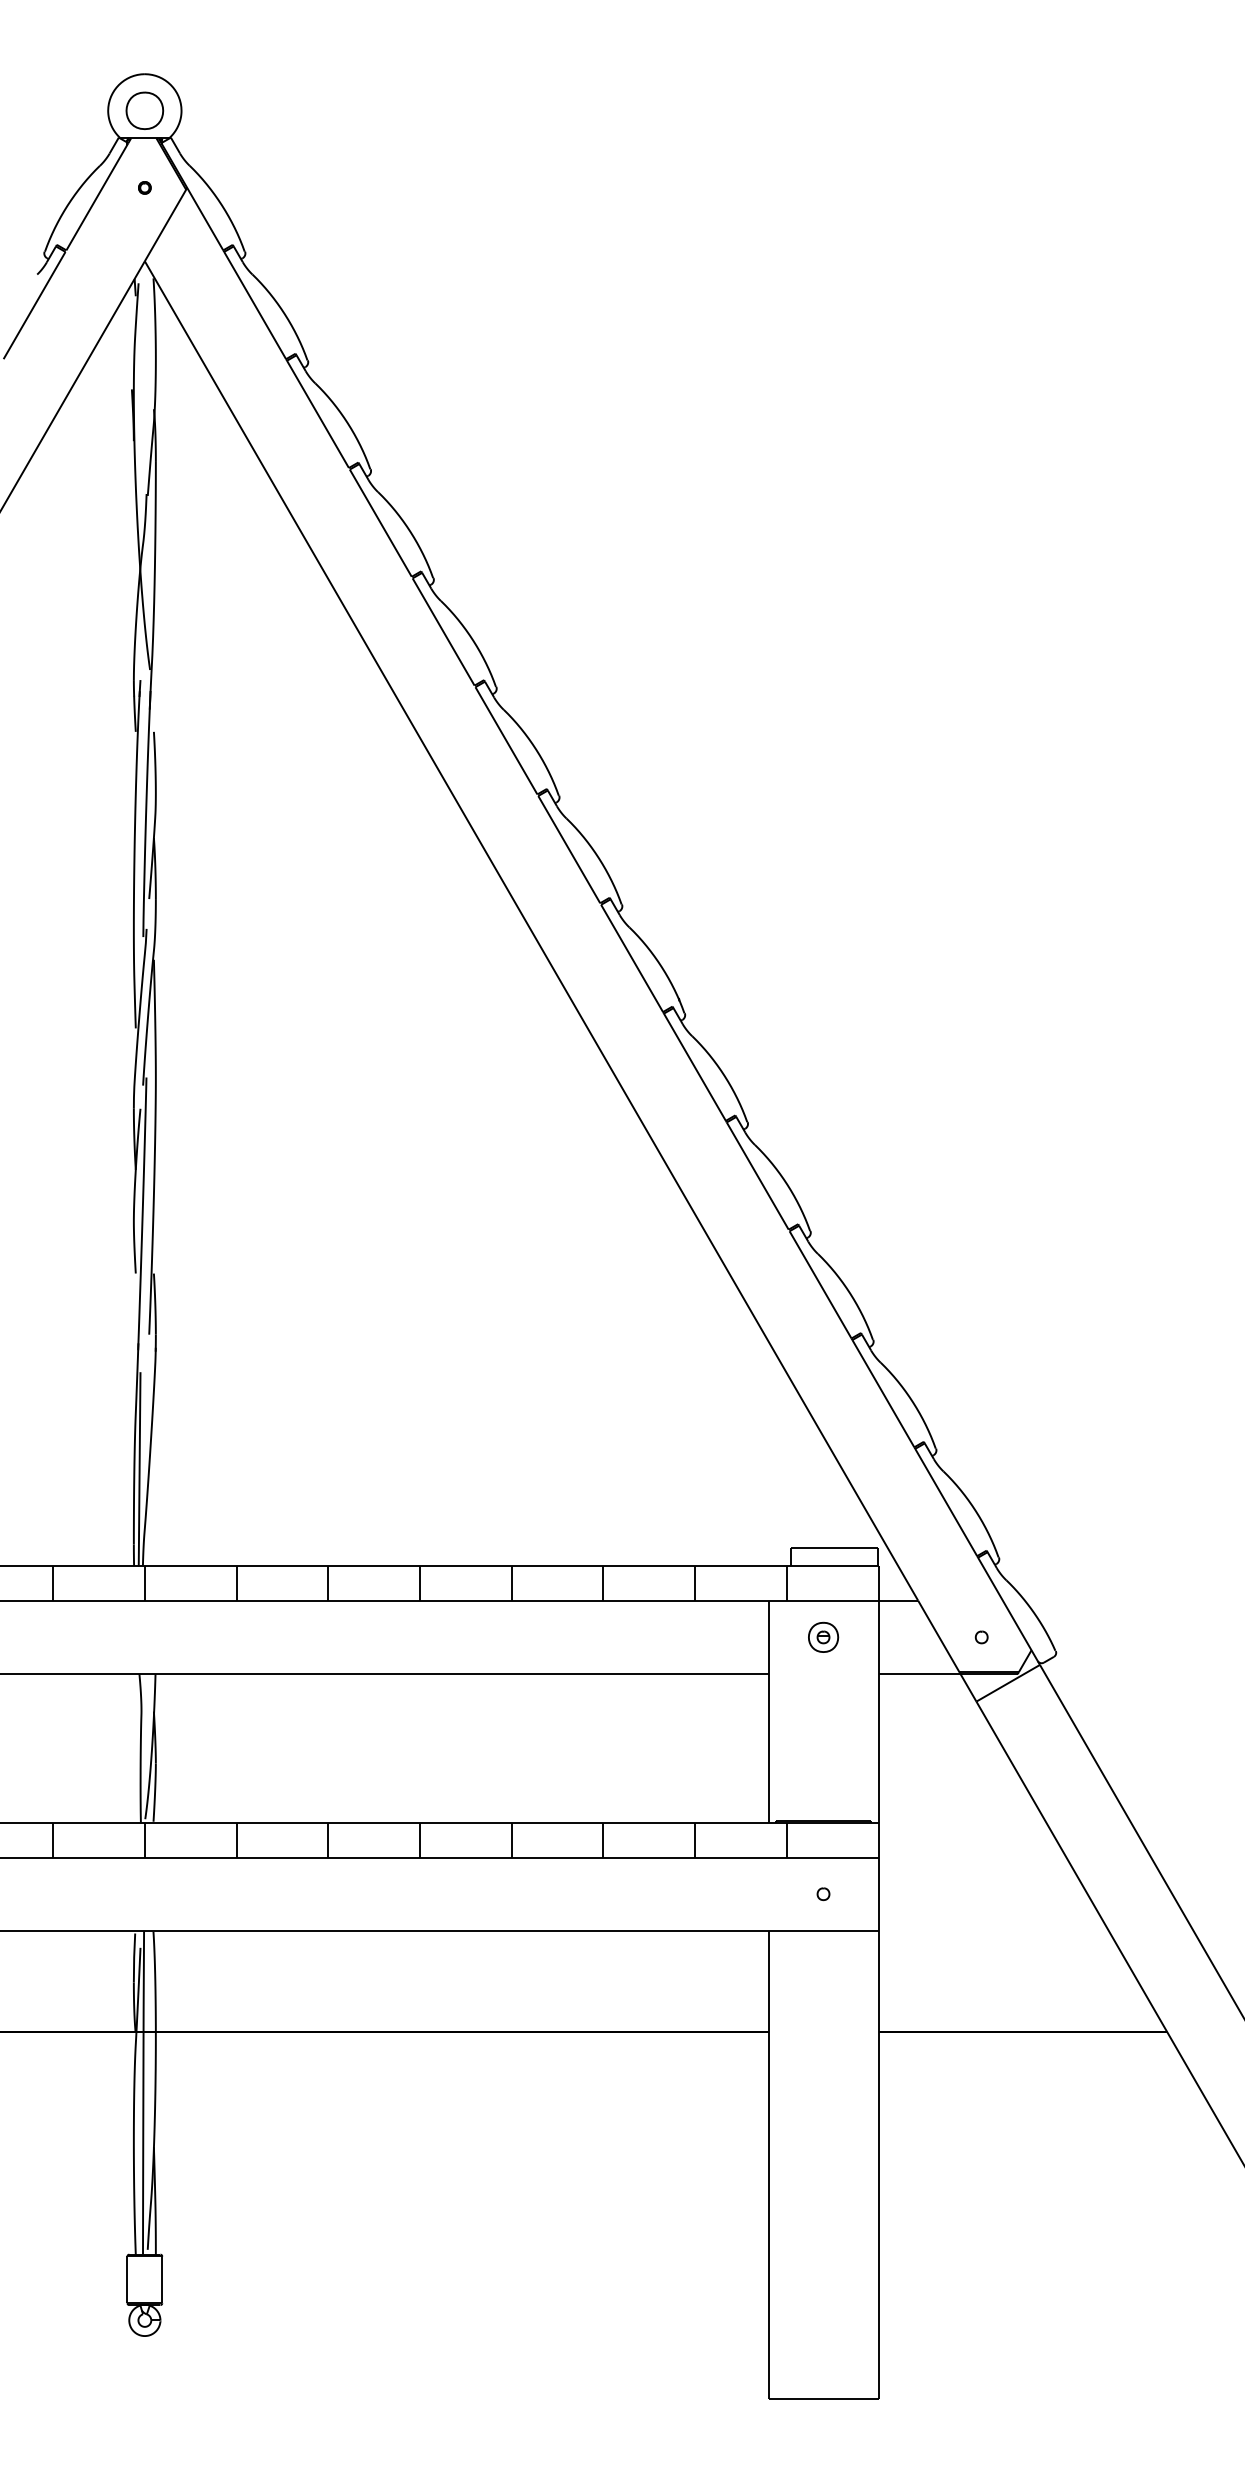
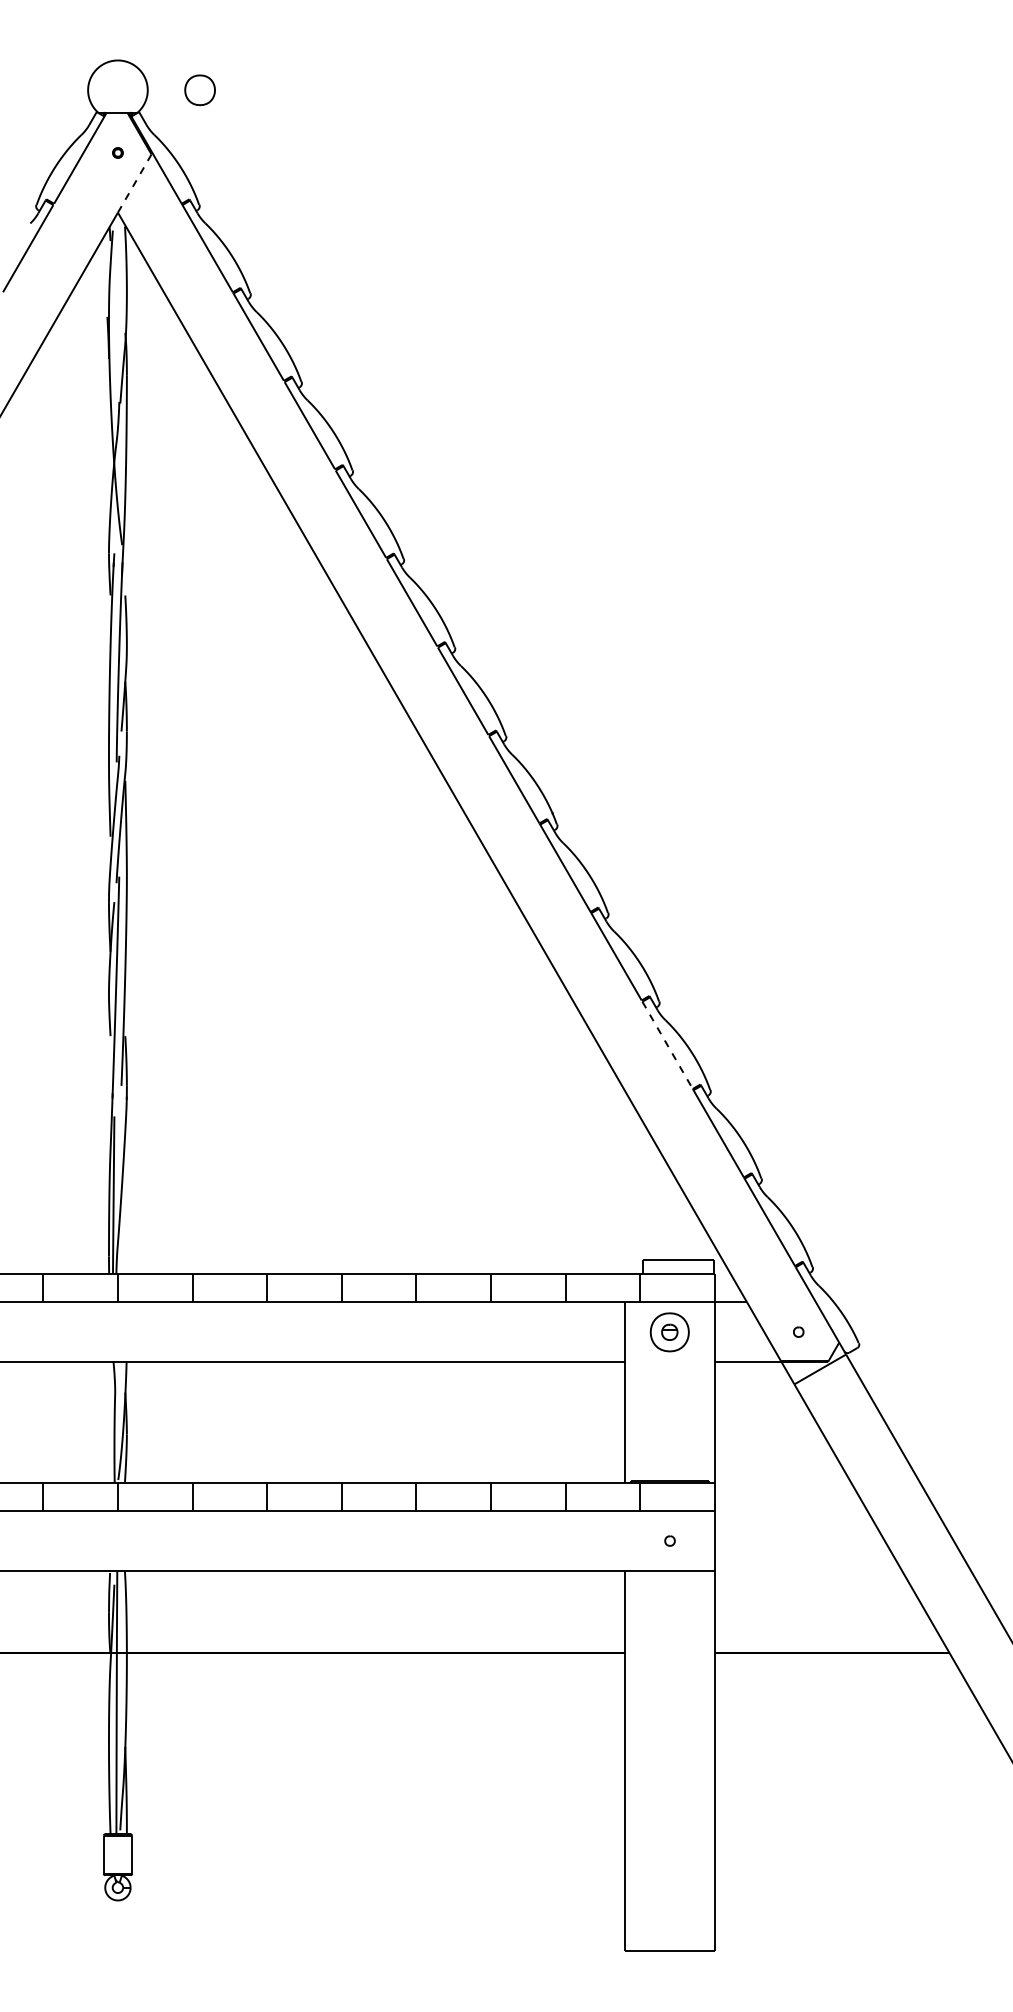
part: (144, 110) -> (199, 89), moved
line: (166, 224) -> (135, 182), solid -> dashed
line: (820, 1284) -> (667, 1045), solid -> dashed
part: (823, 1636) -> (670, 1331), size x1.6

